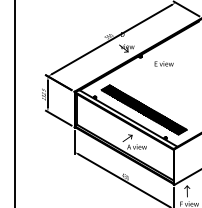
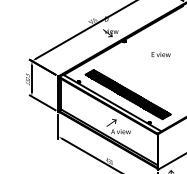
text: (163, 63) -> (160, 54), moved

